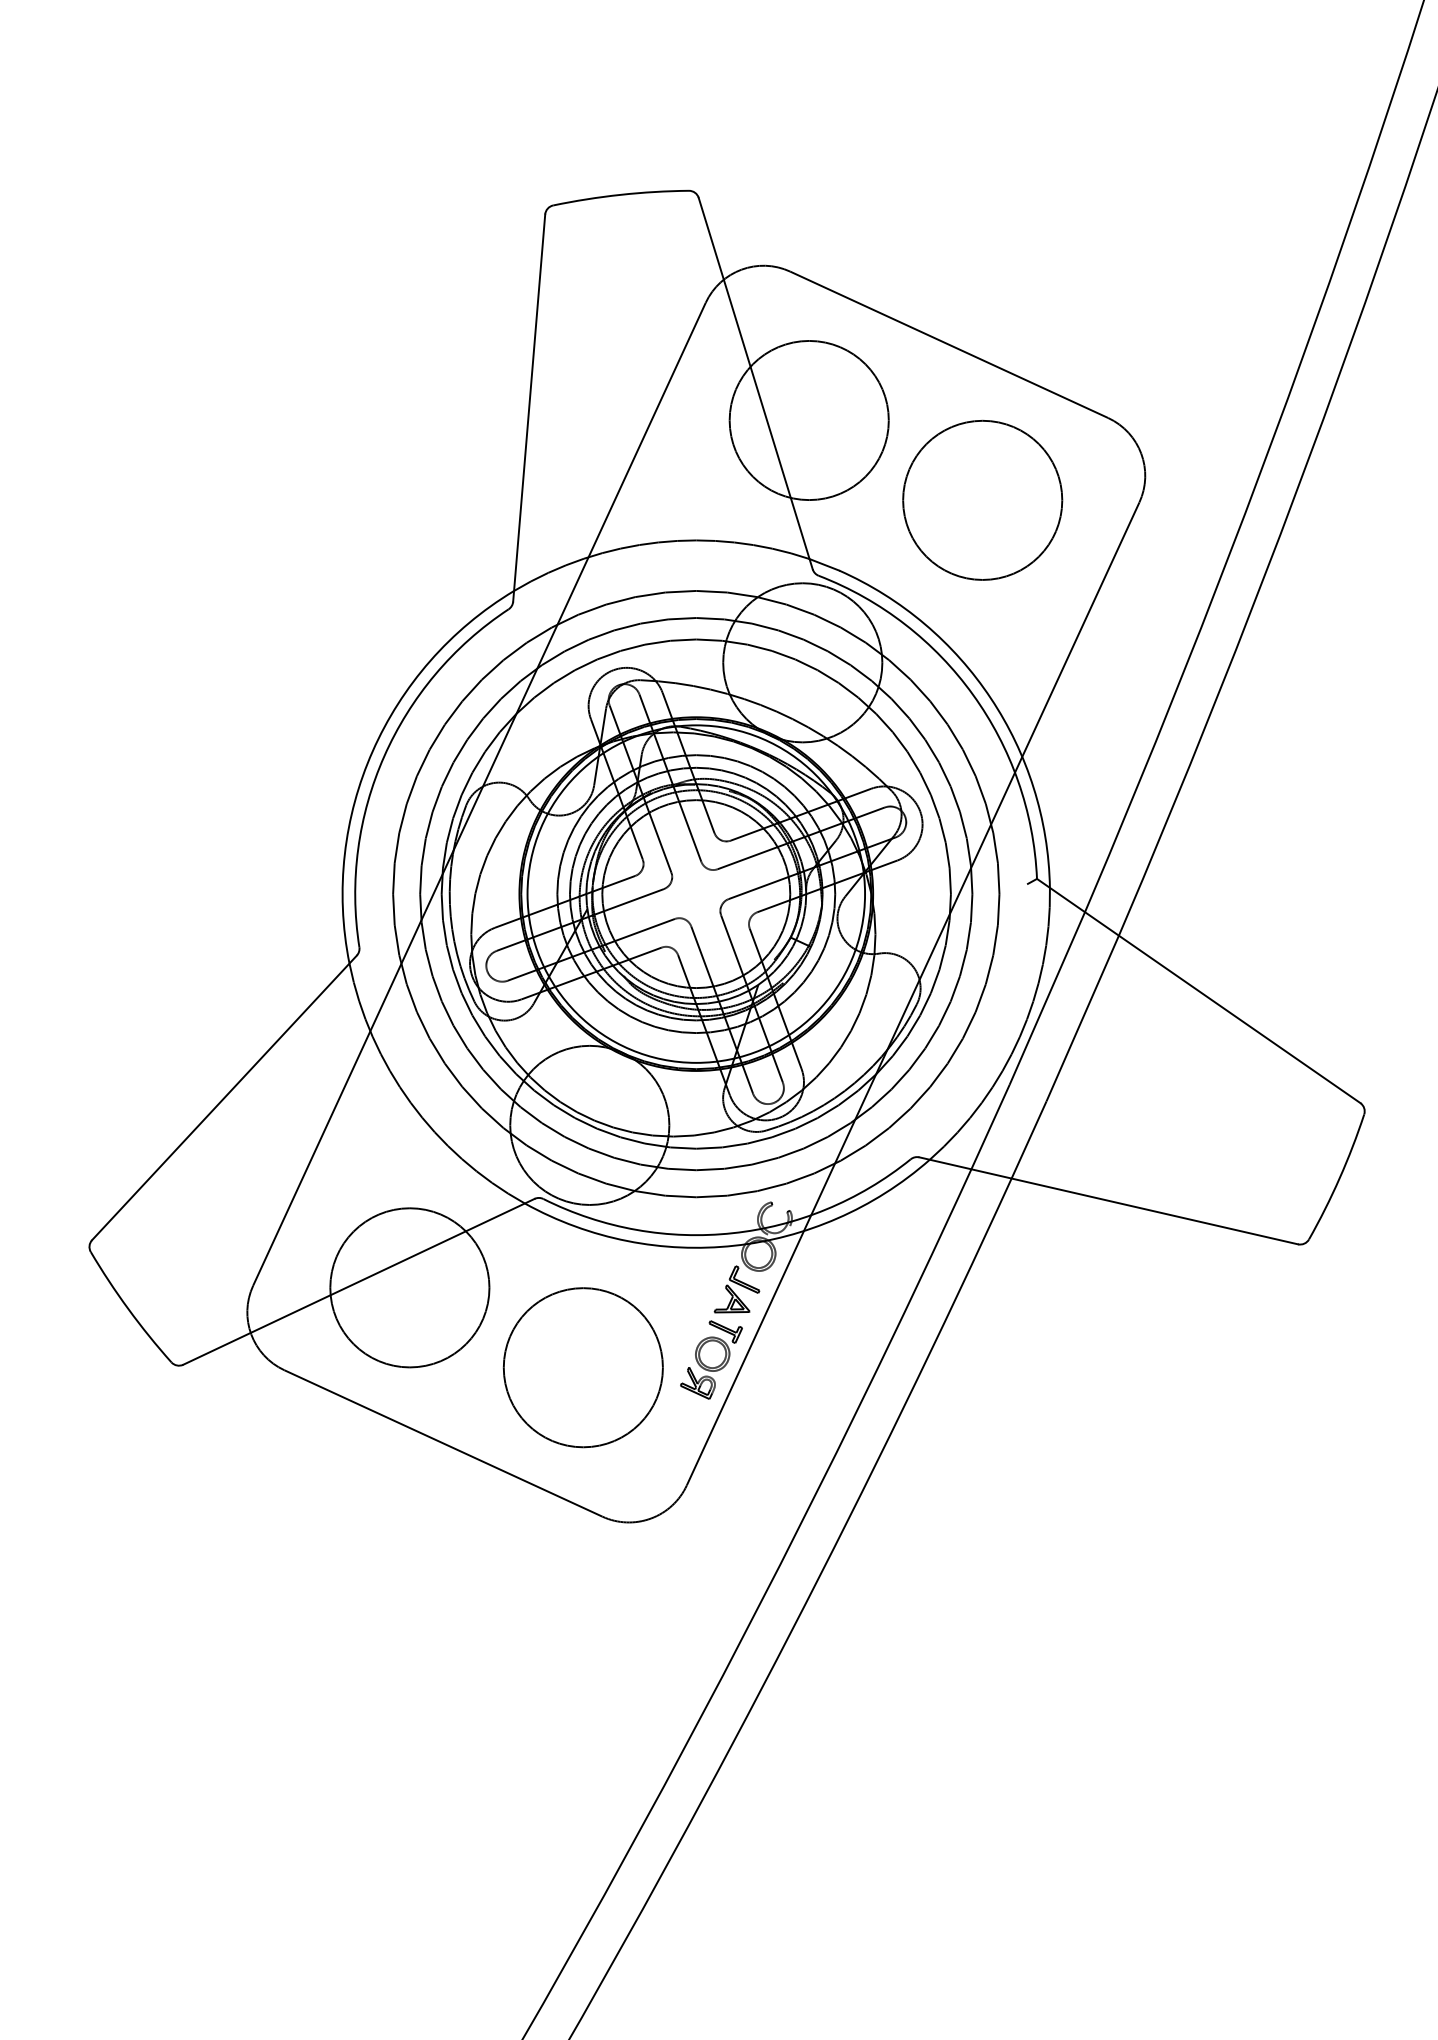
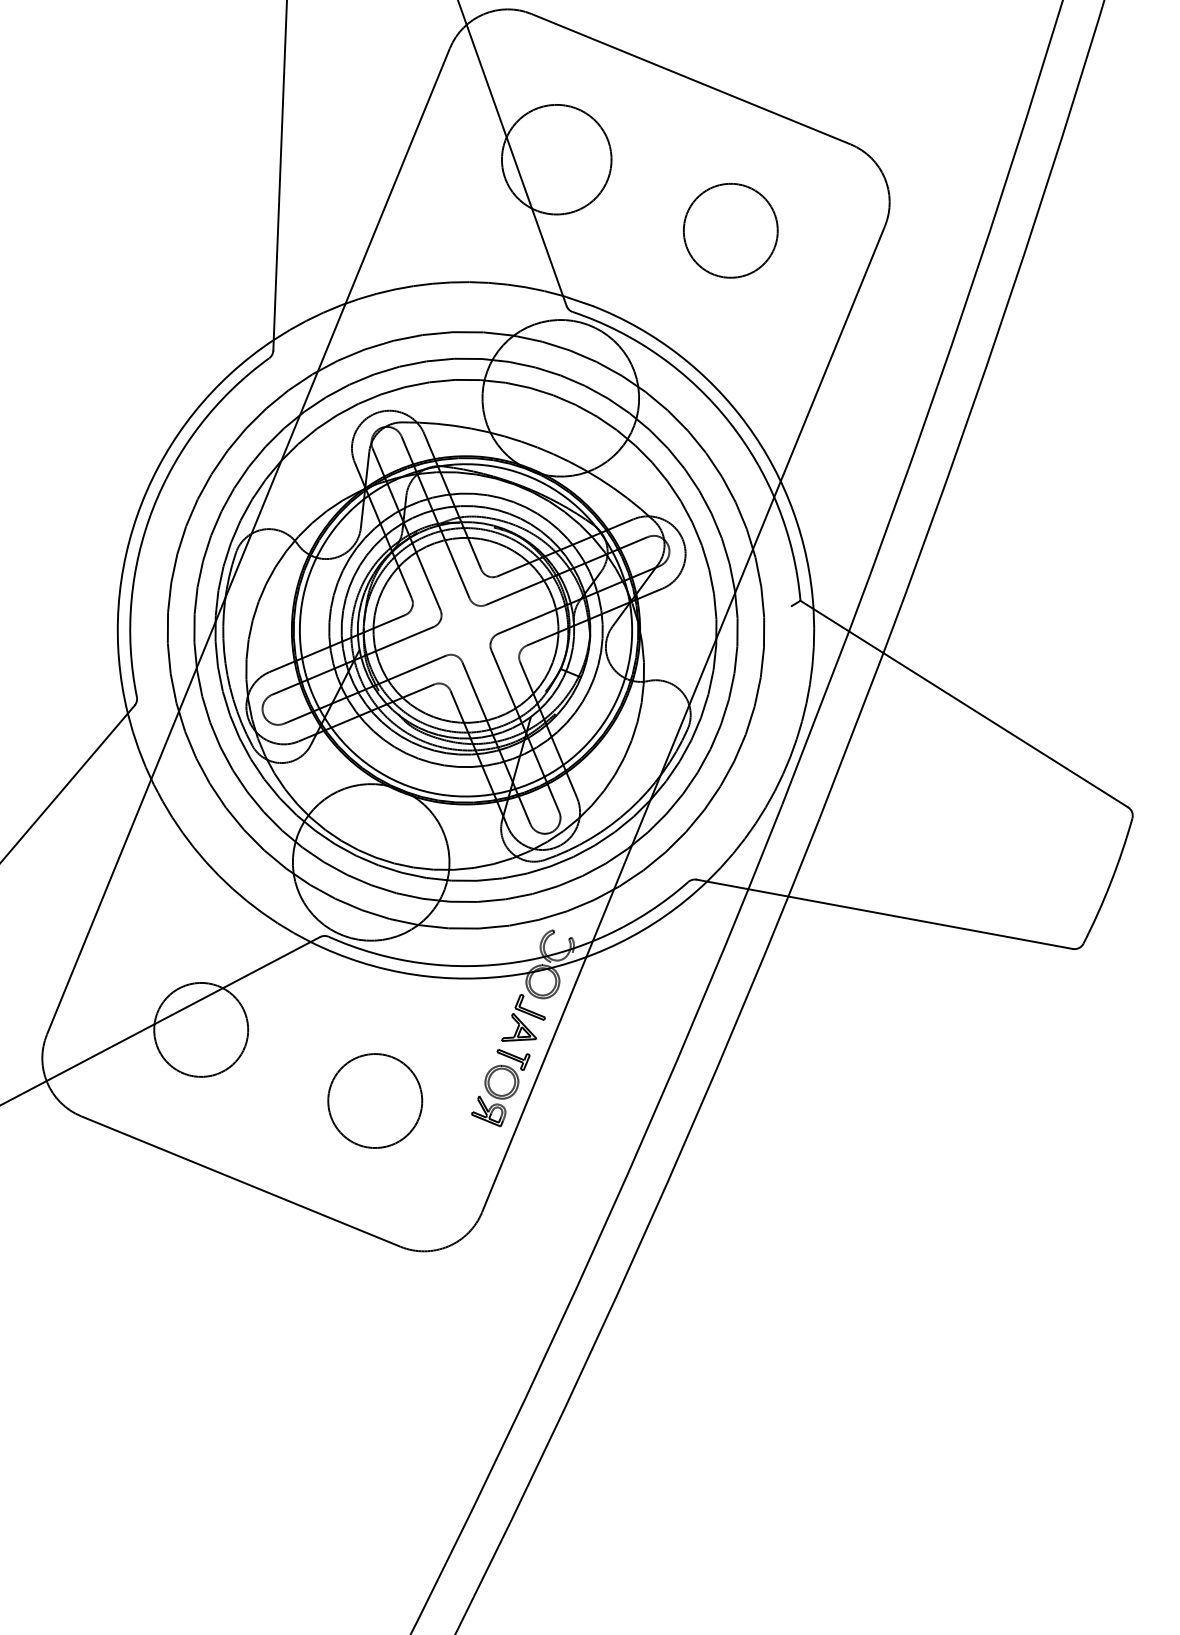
circle: (808, 420) -> (556, 159), size x0.7
circle: (982, 499) -> (730, 229), size x0.6
circle: (409, 1287) -> (200, 1029), size x0.6
circle: (582, 1367) -> (374, 1100), size x0.6

